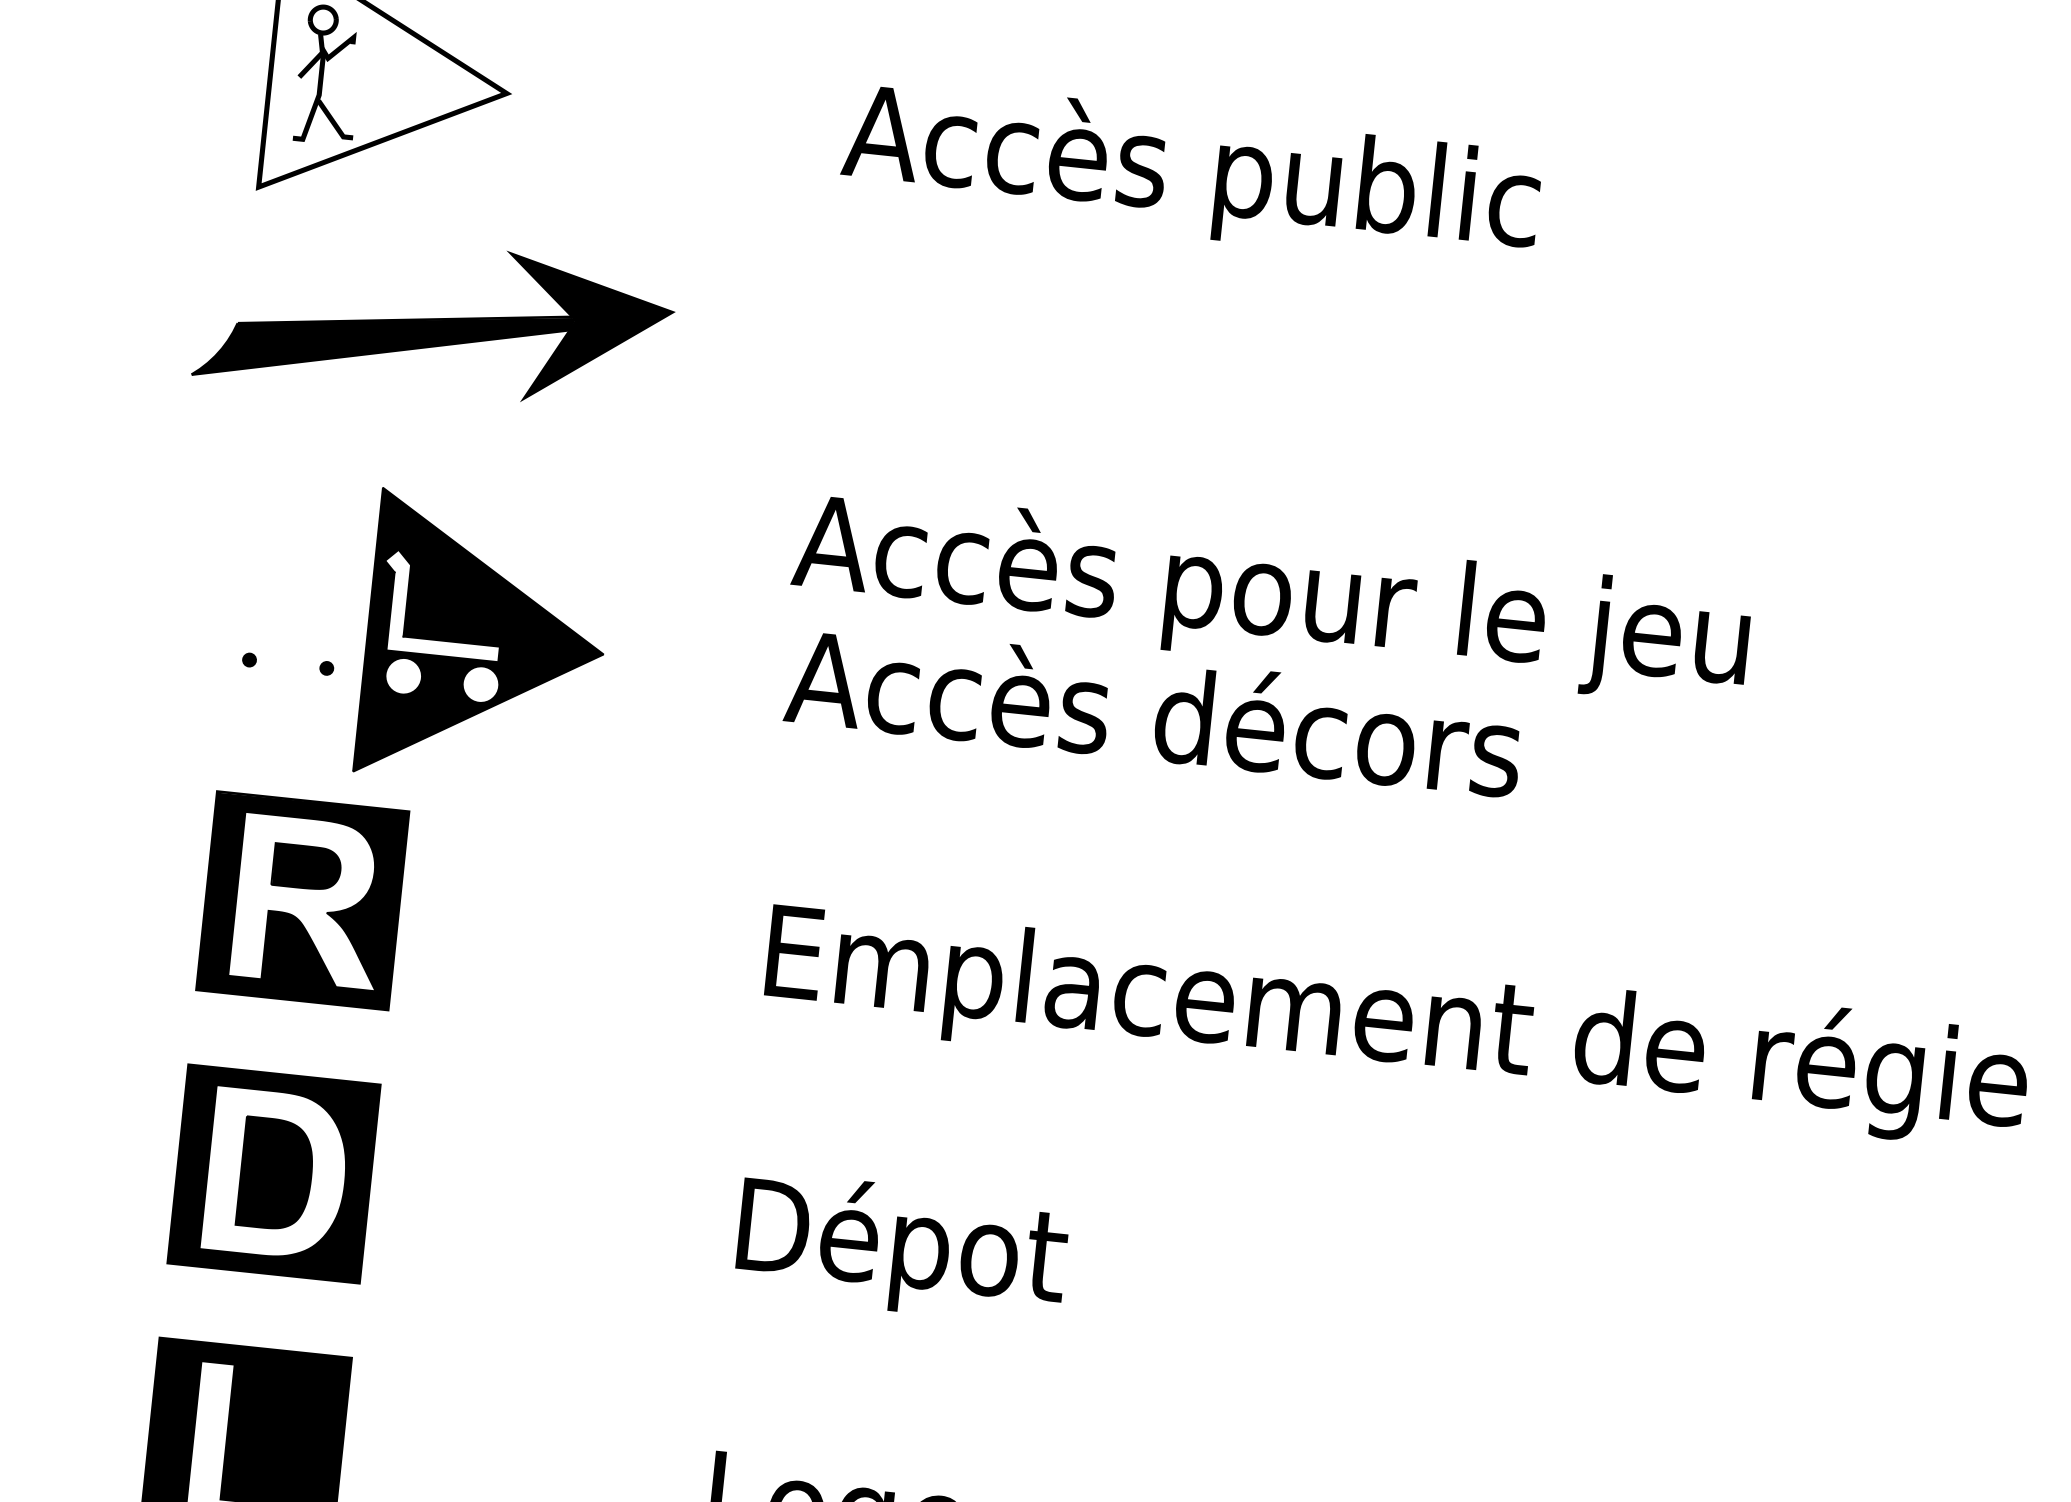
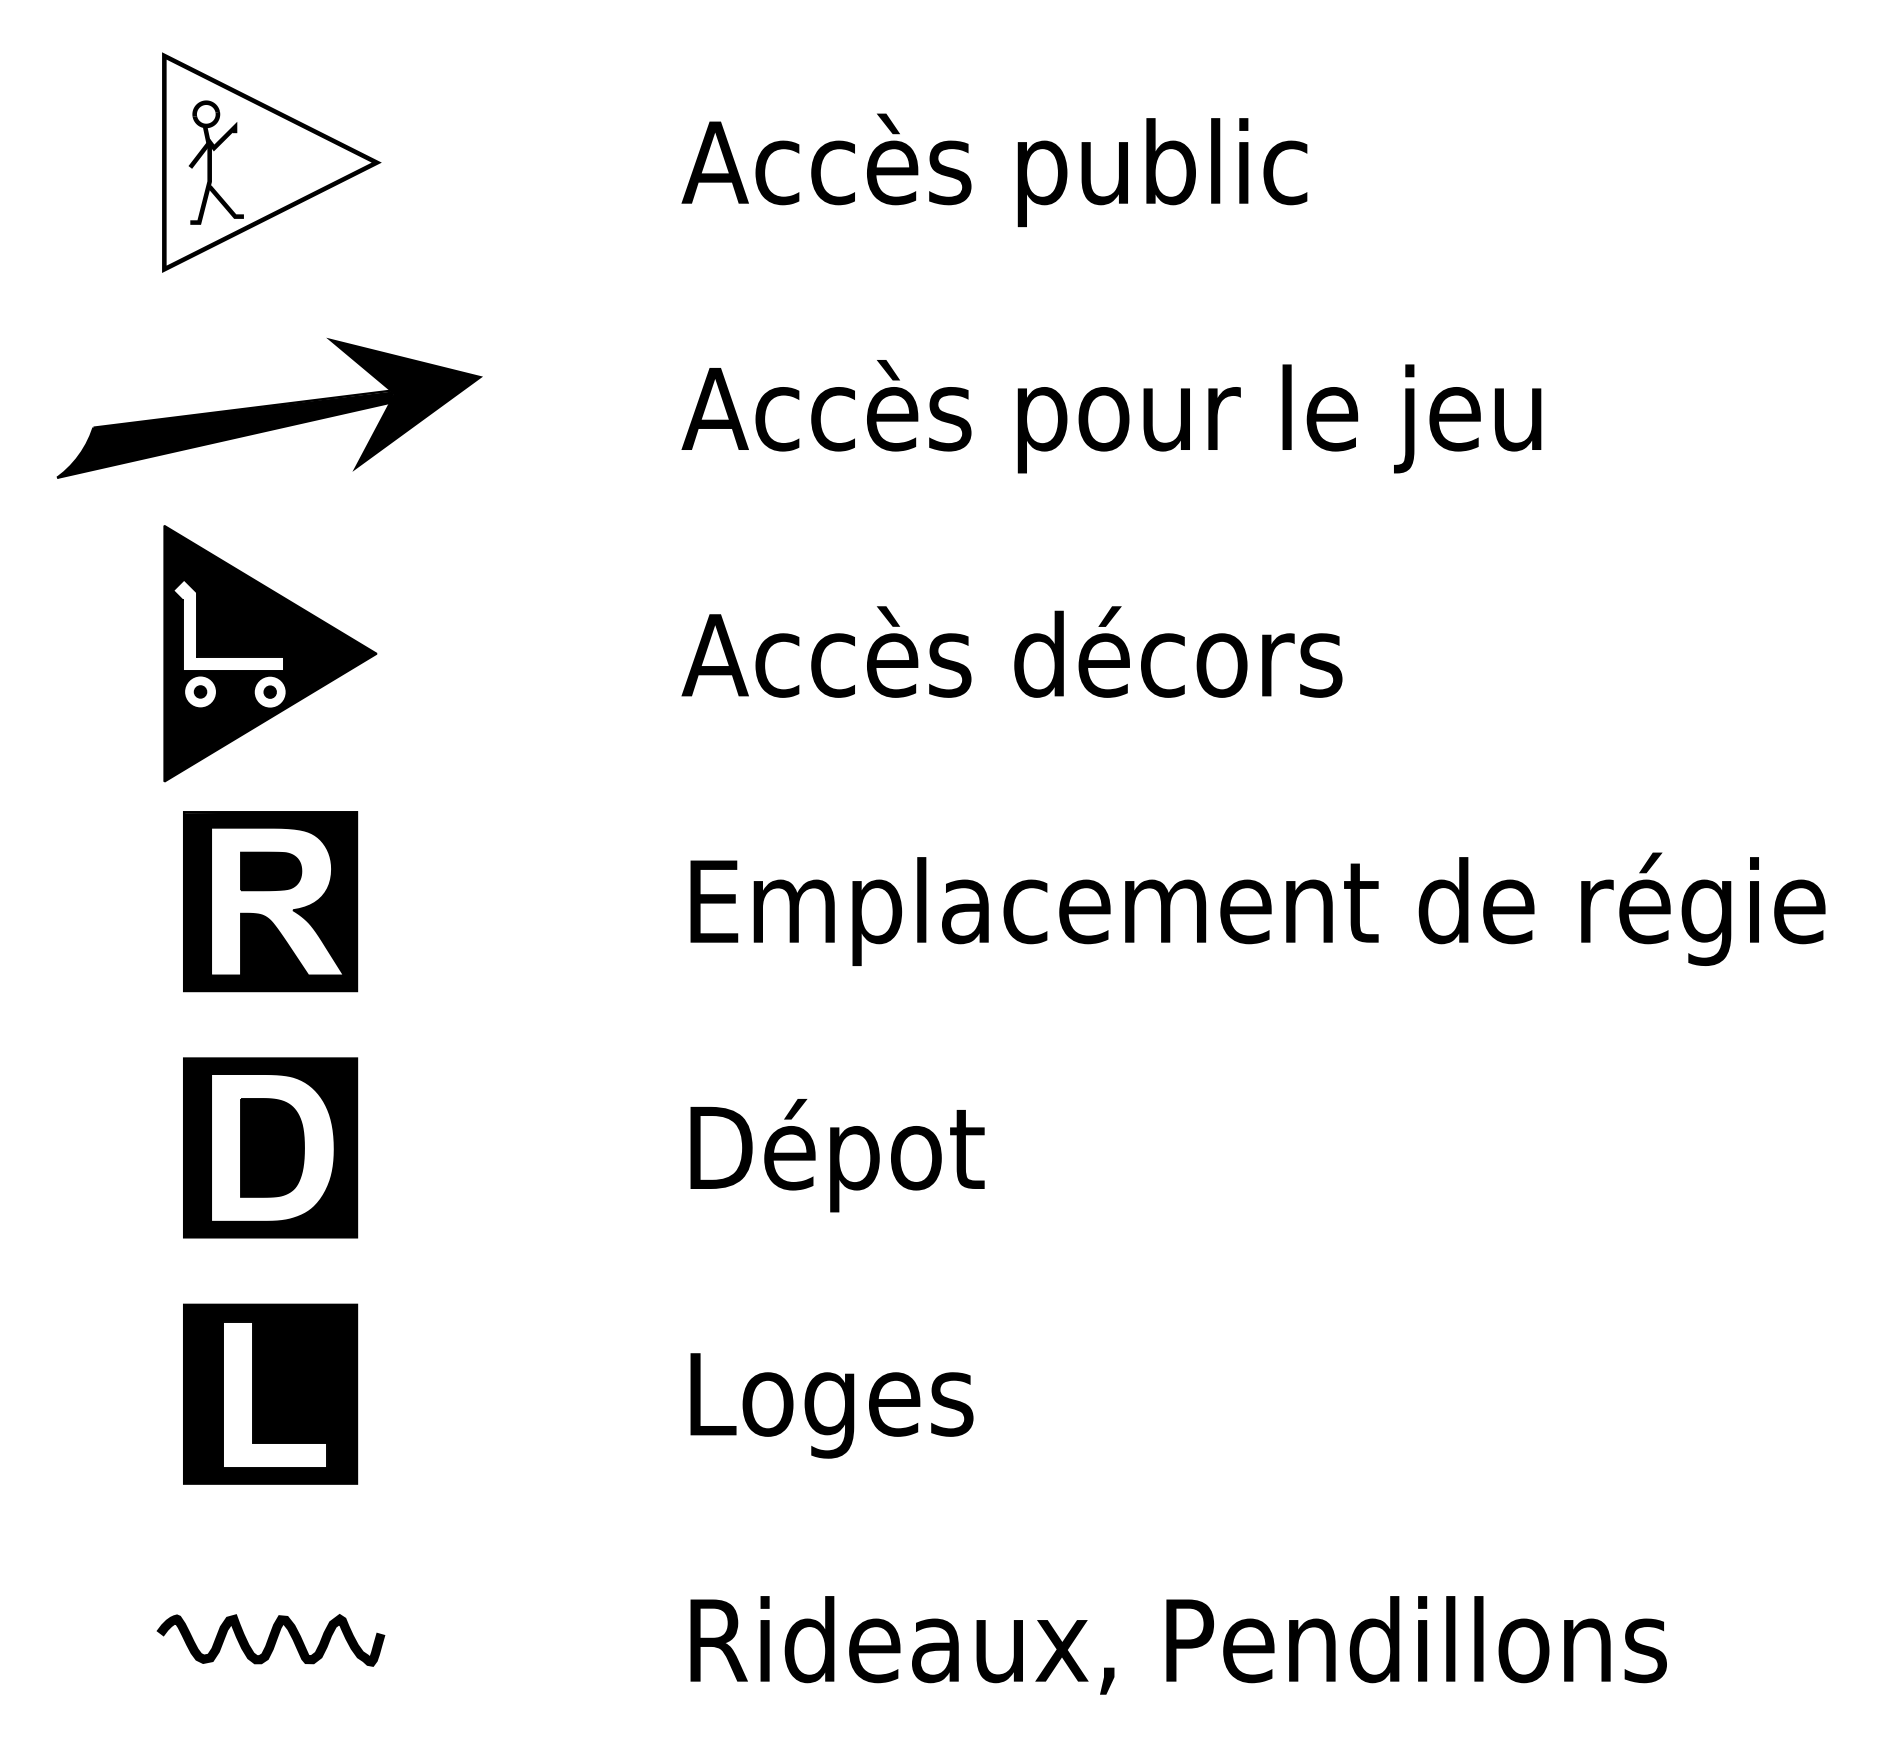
part: (435, 321) -> (269, 407), moved
text: (1270, 597) -> (1111, 416), moved
part: (485, 641) -> (270, 653), moved

